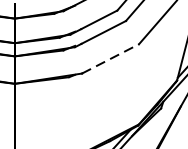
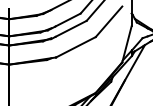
line: (111, 59) -> (76, 47), dashed -> solid

